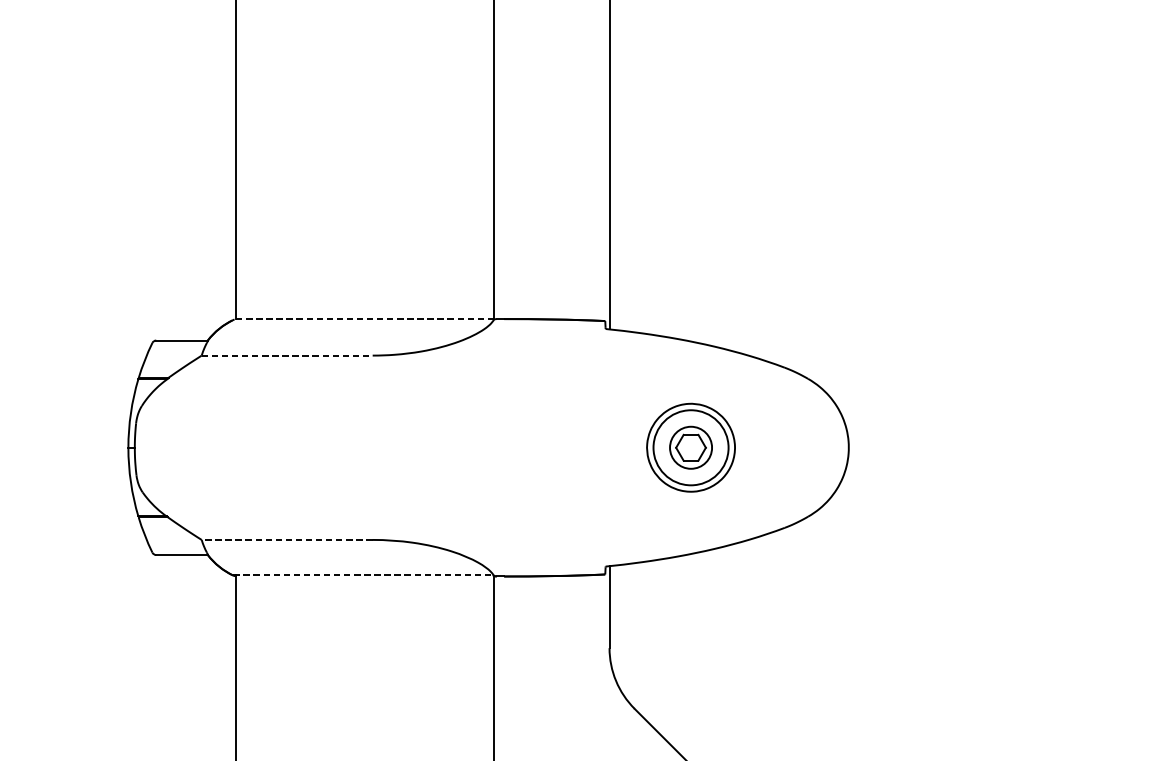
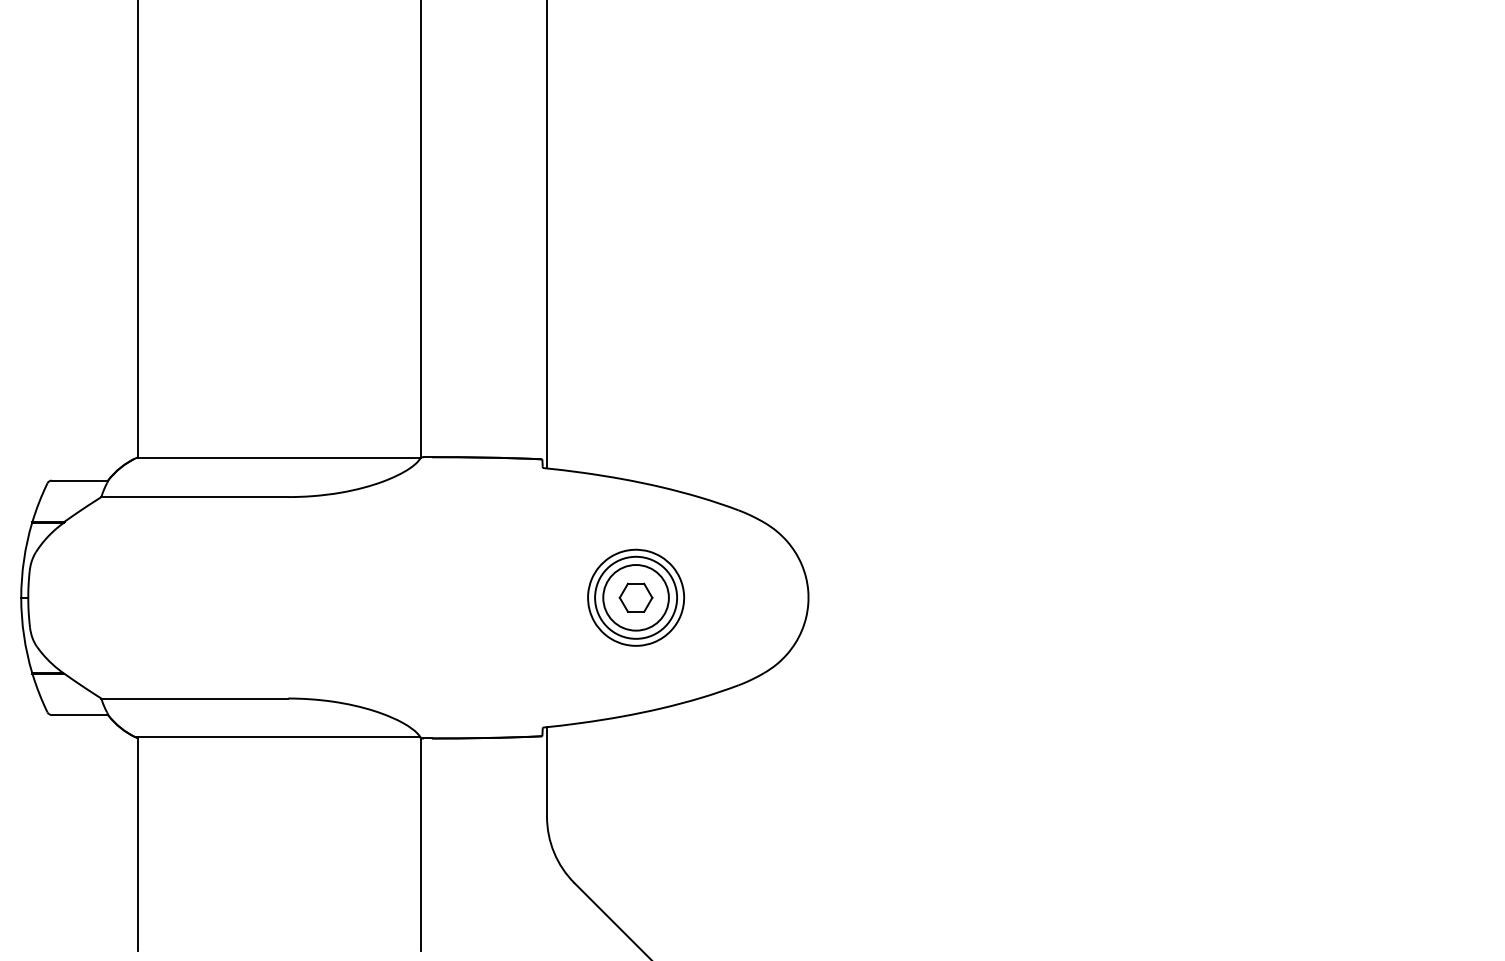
line: (364, 319) -> (279, 457), dashed -> solid
line: (287, 355) -> (195, 497), dashed -> solid
circle: (690, 447) -> (635, 597), size x1.43
line: (286, 539) -> (194, 698), dashed -> solid
line: (362, 575) -> (277, 737), dashed -> solid

